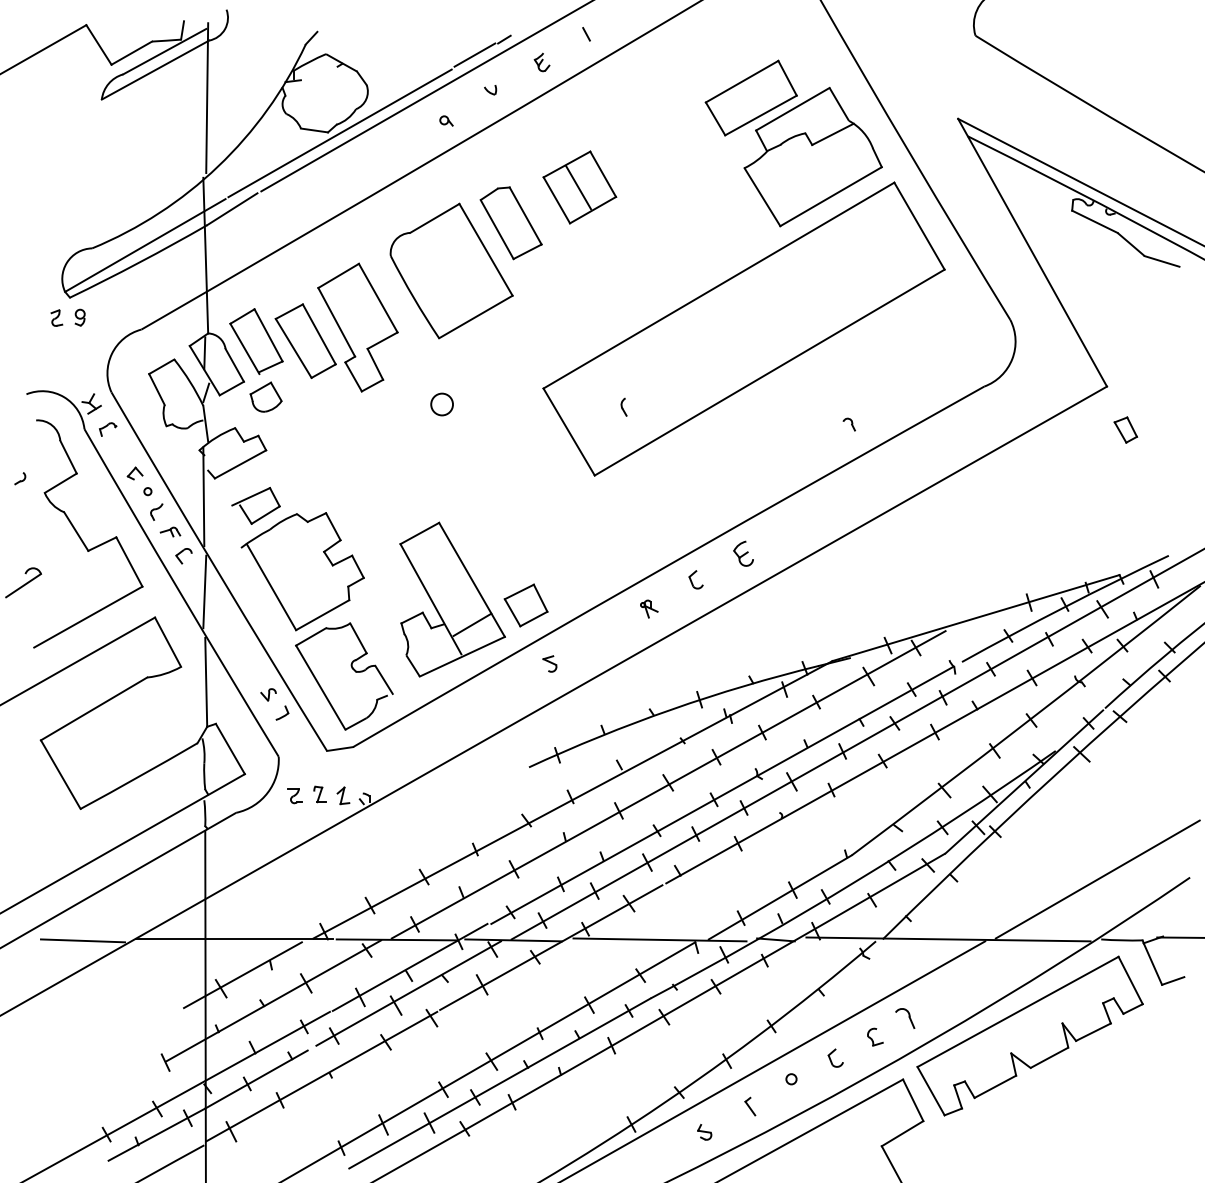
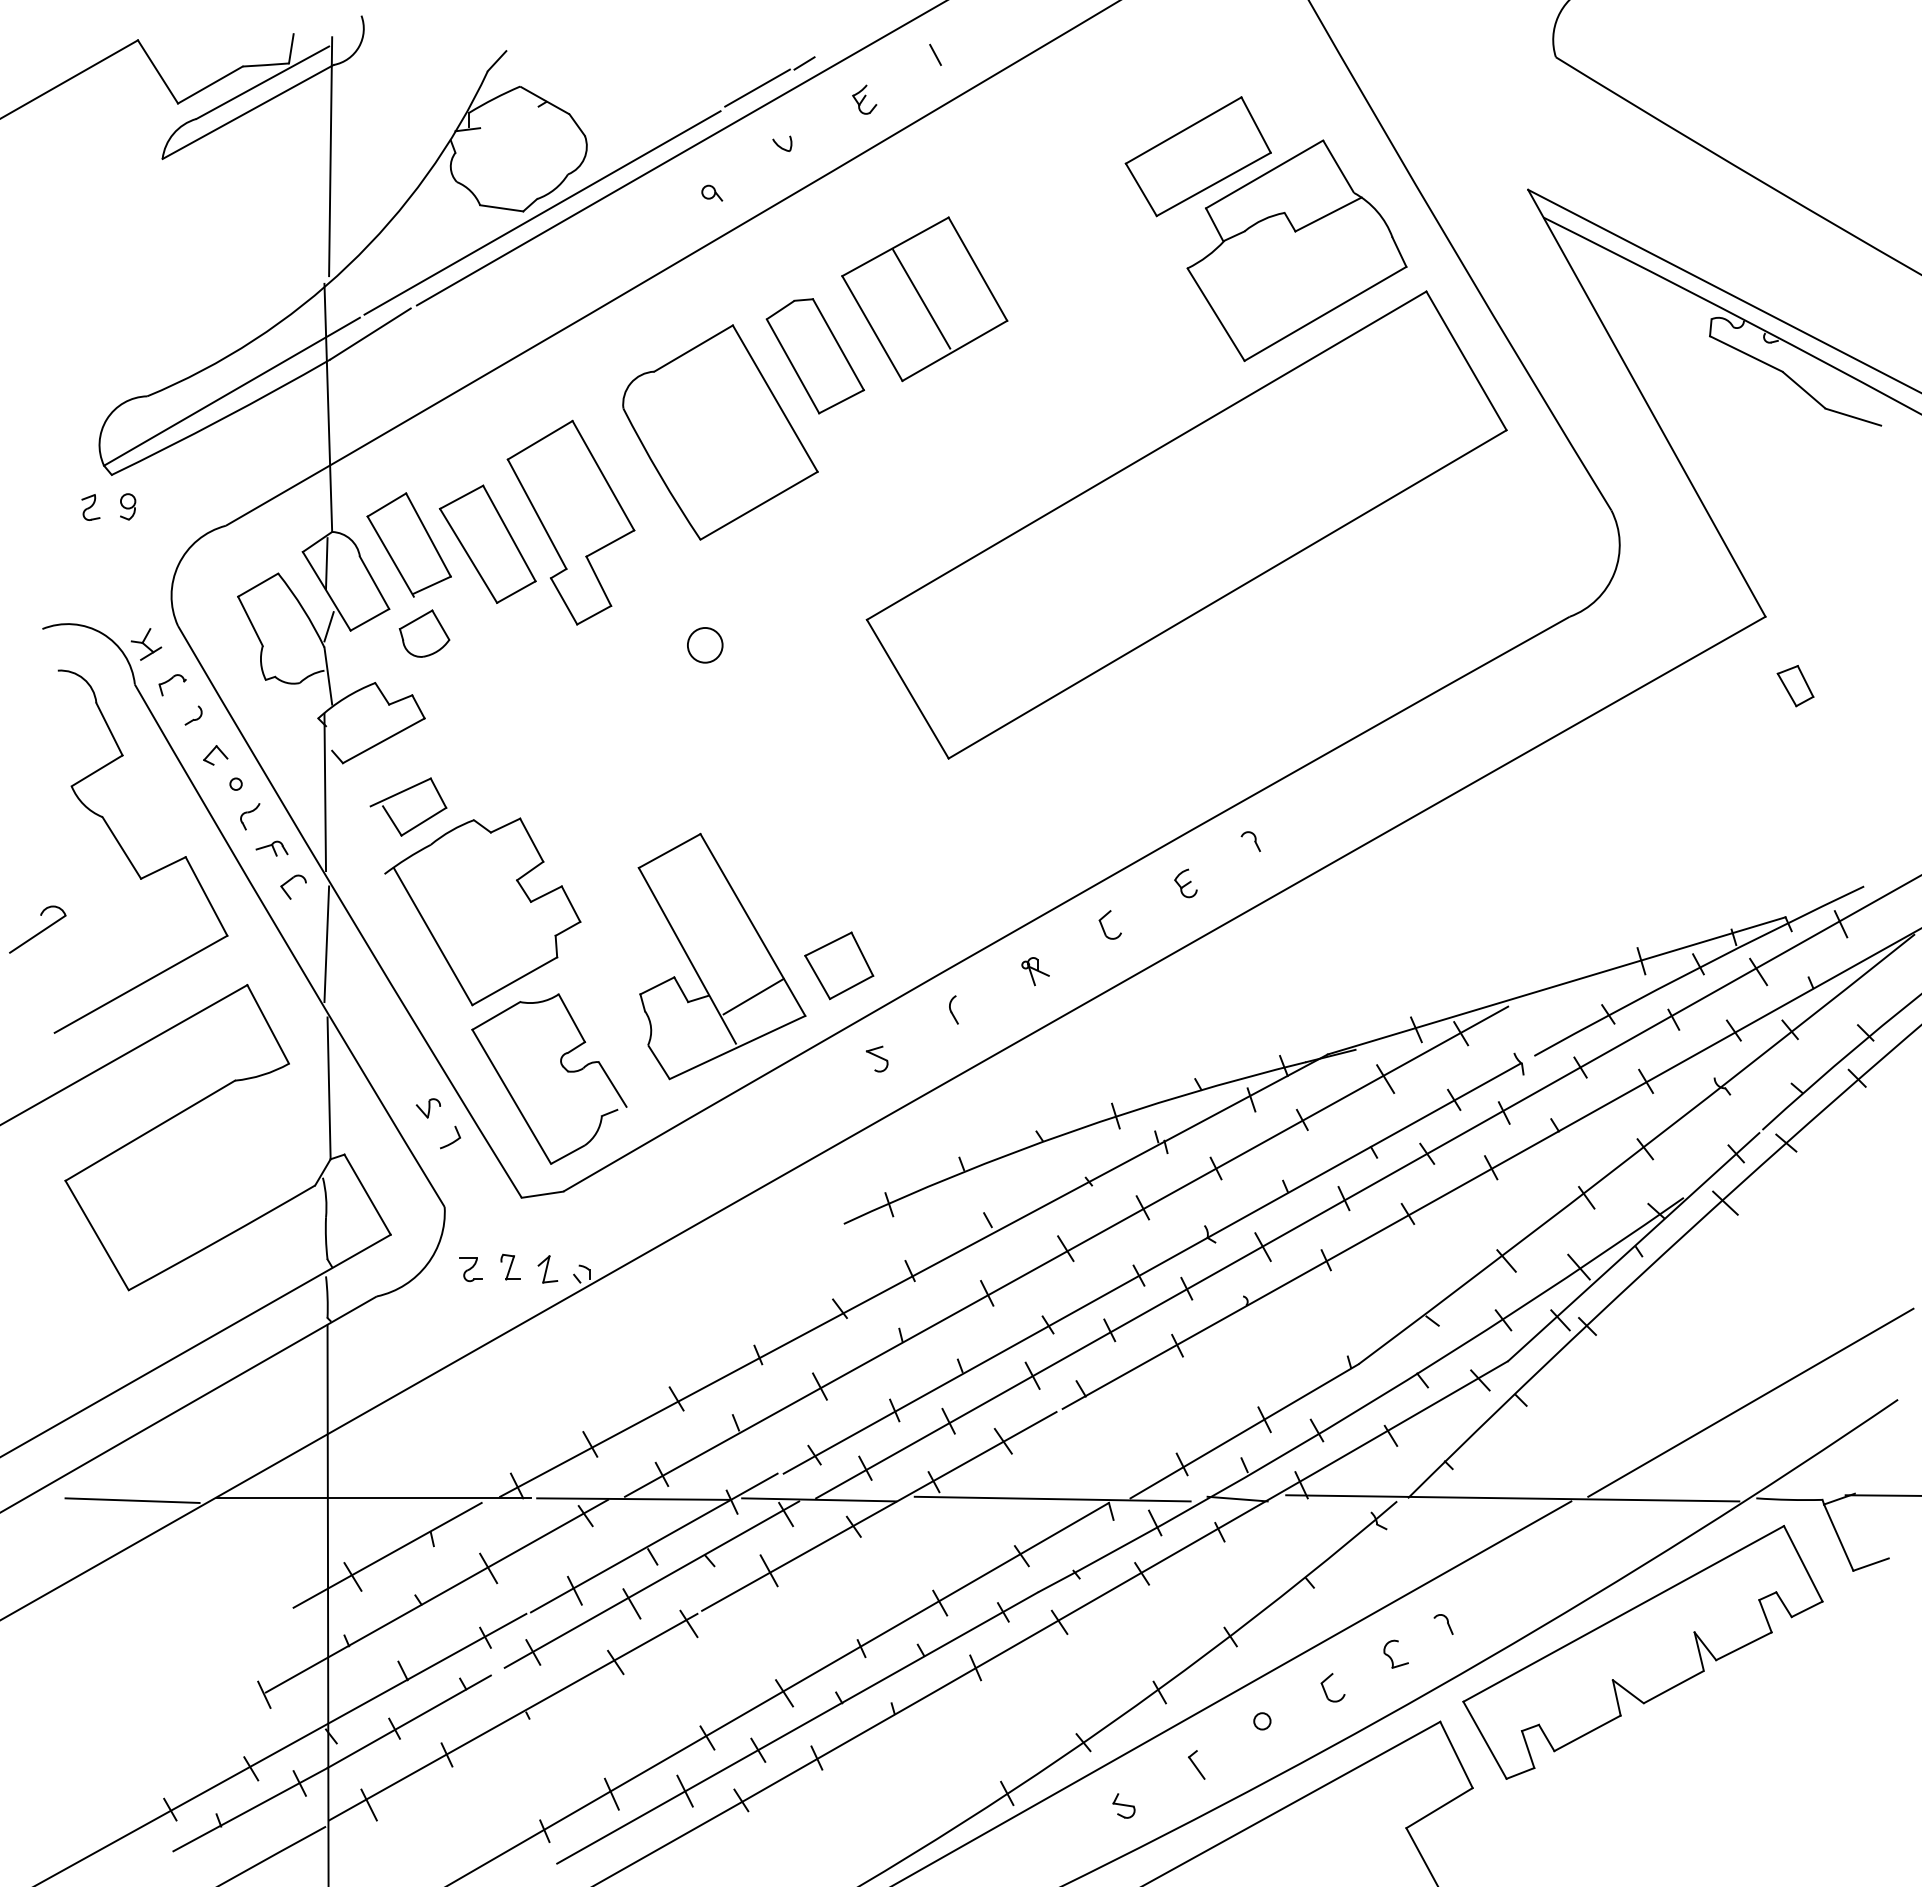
part: (579, 187) -> (924, 299), size x1.43
part: (623, 406) -> (953, 1008), moved
part: (848, 424) -> (1249, 841), moved
part: (20, 478) -> (193, 715), moved
part: (743, 553) -> (1185, 882), size x0.71
part: (904, 1018) -> (1442, 1624), size x0.62

